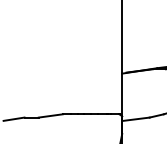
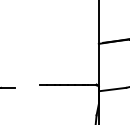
line: (50, 115) -> (27, 85), removed

